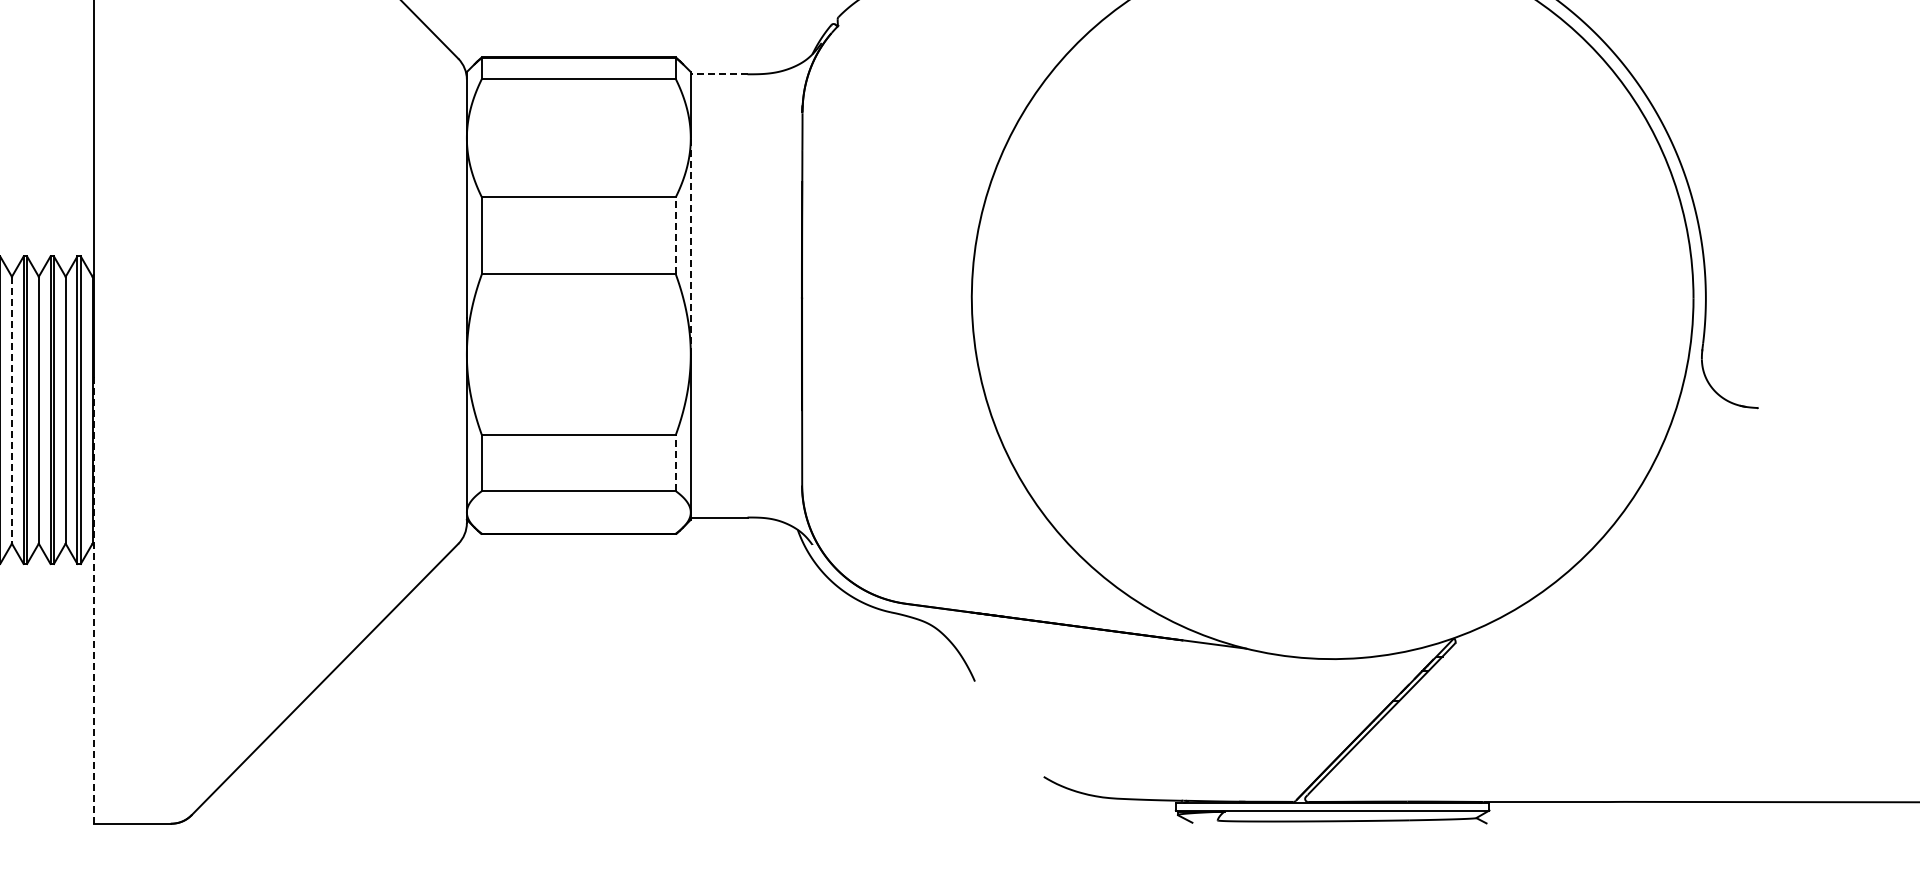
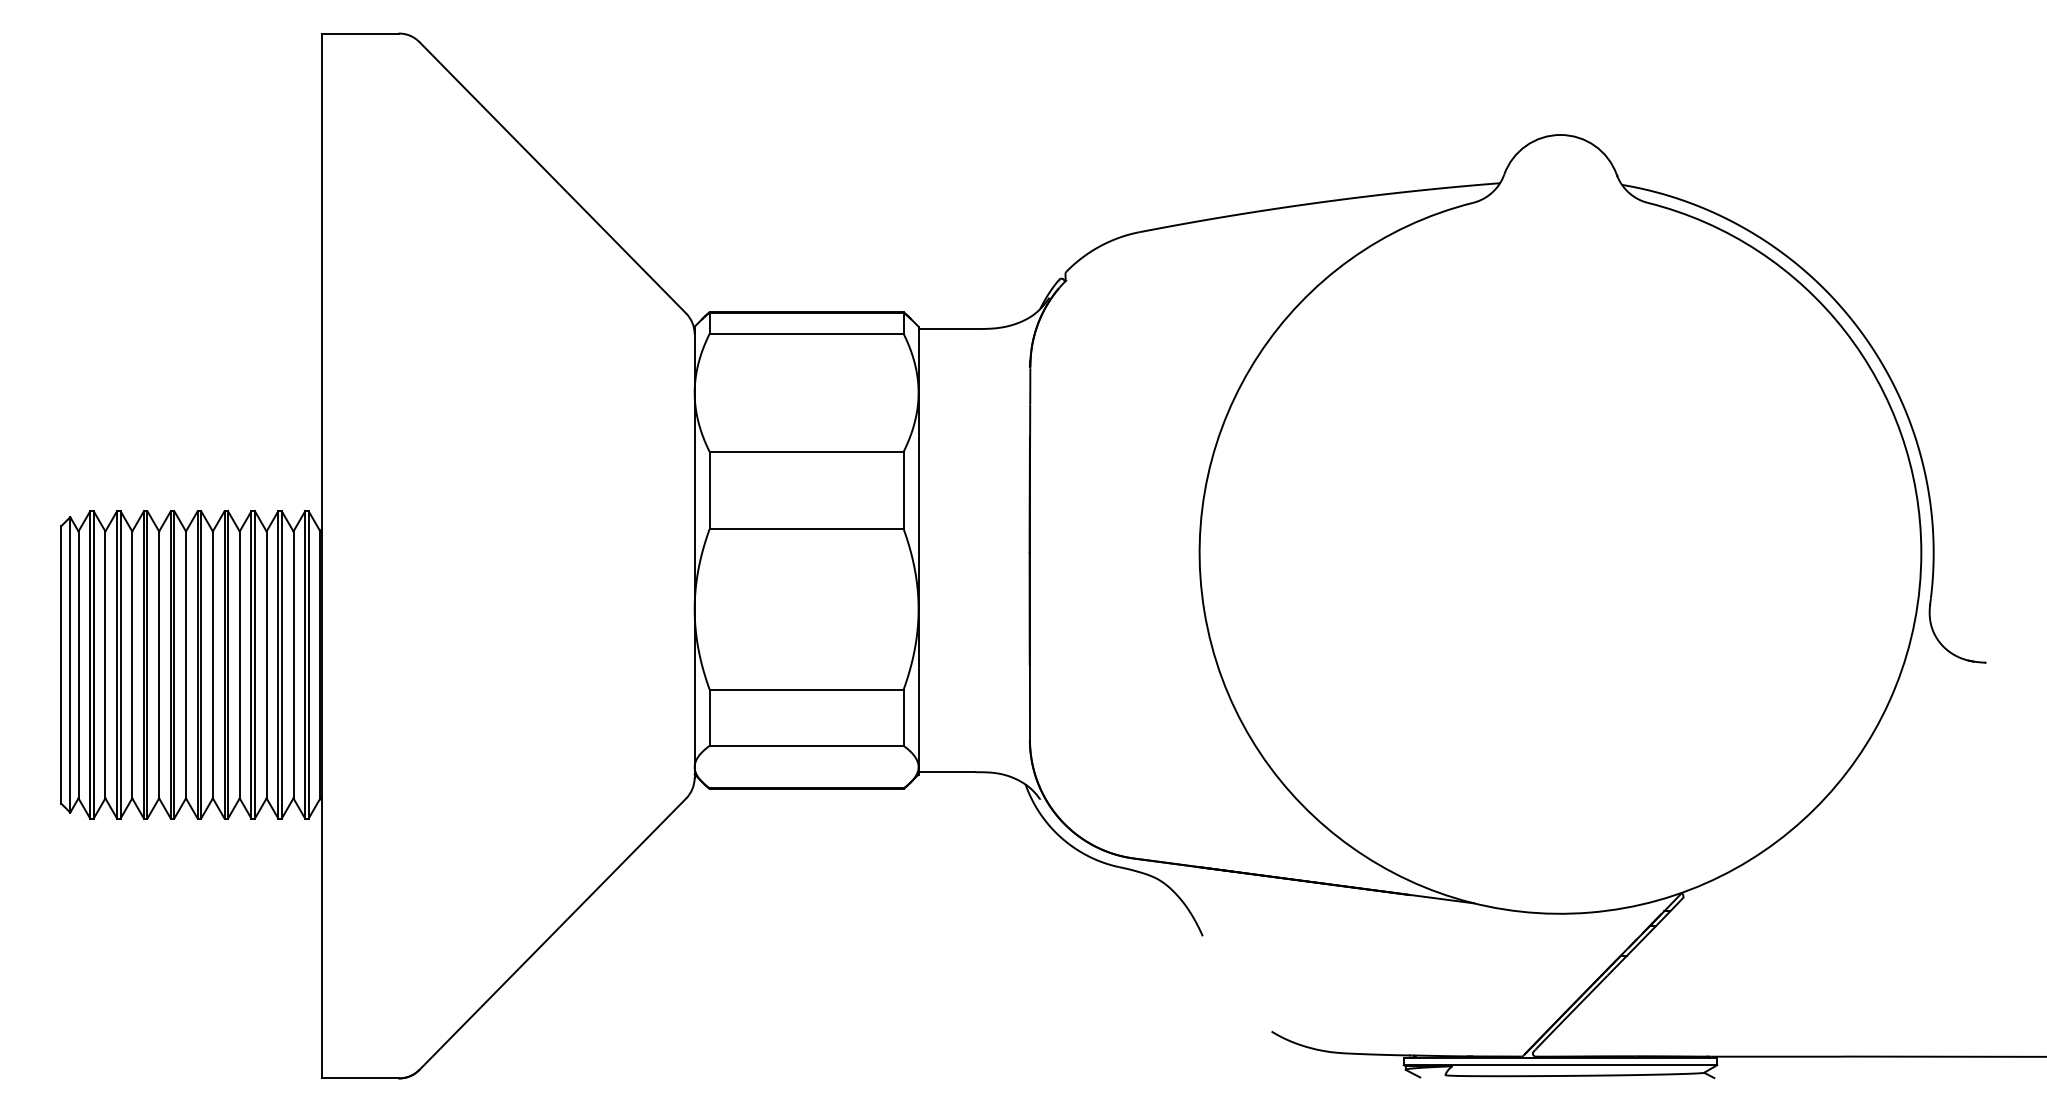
line: (718, 74) -> (946, 329), dashed -> solid
line: (675, 235) -> (903, 490), dashed -> solid
line: (690, 245) -> (918, 500), dashed -> solid
line: (11, 410) -> (239, 665), dashed -> solid
line: (675, 462) -> (903, 717), dashed -> solid
line: (93, 599) -> (321, 854), dashed -> solid

